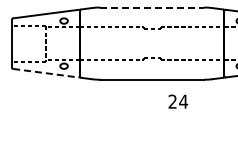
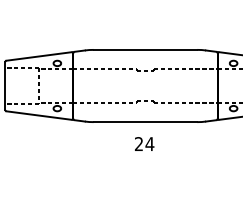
line: (152, 7) -> (145, 49), dashed -> solid
line: (46, 73) -> (39, 115), dashed -> solid
text: (178, 101) -> (144, 143), moved

